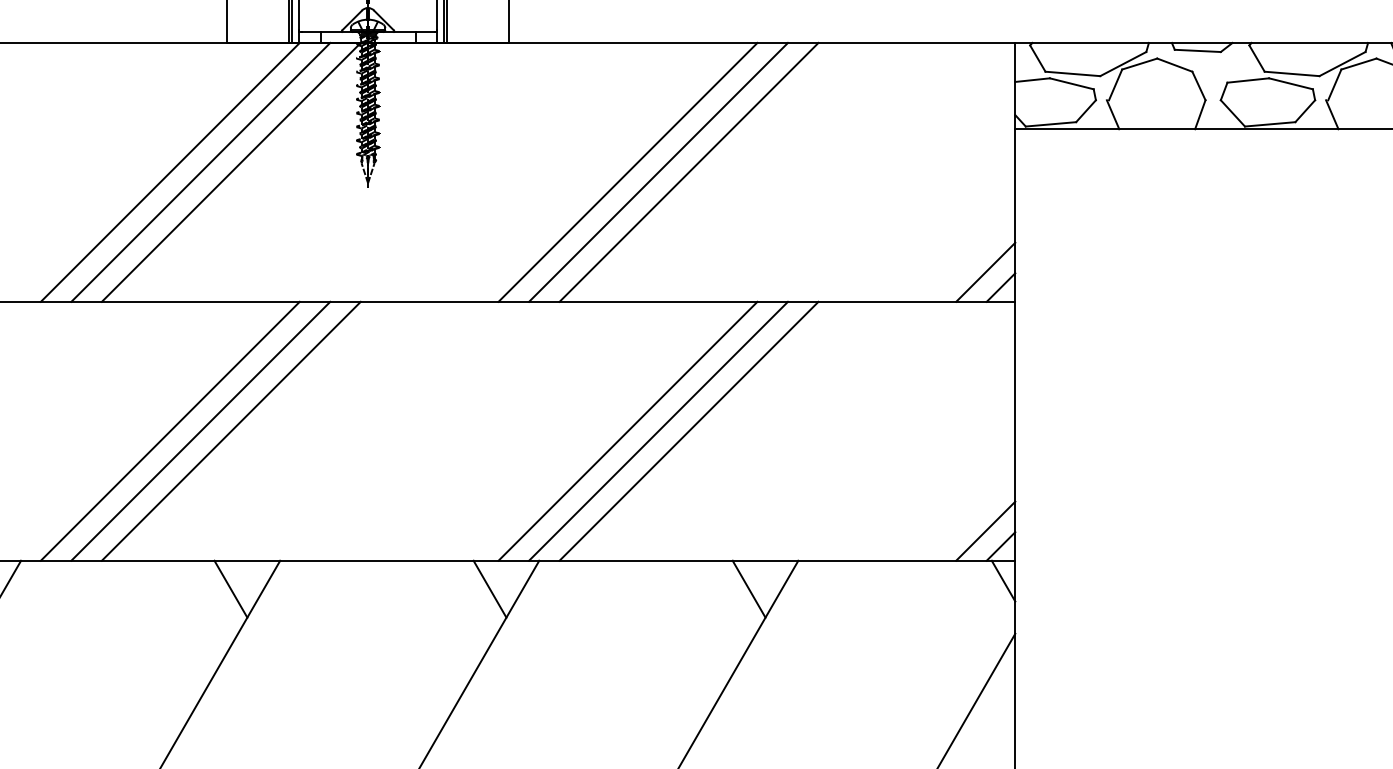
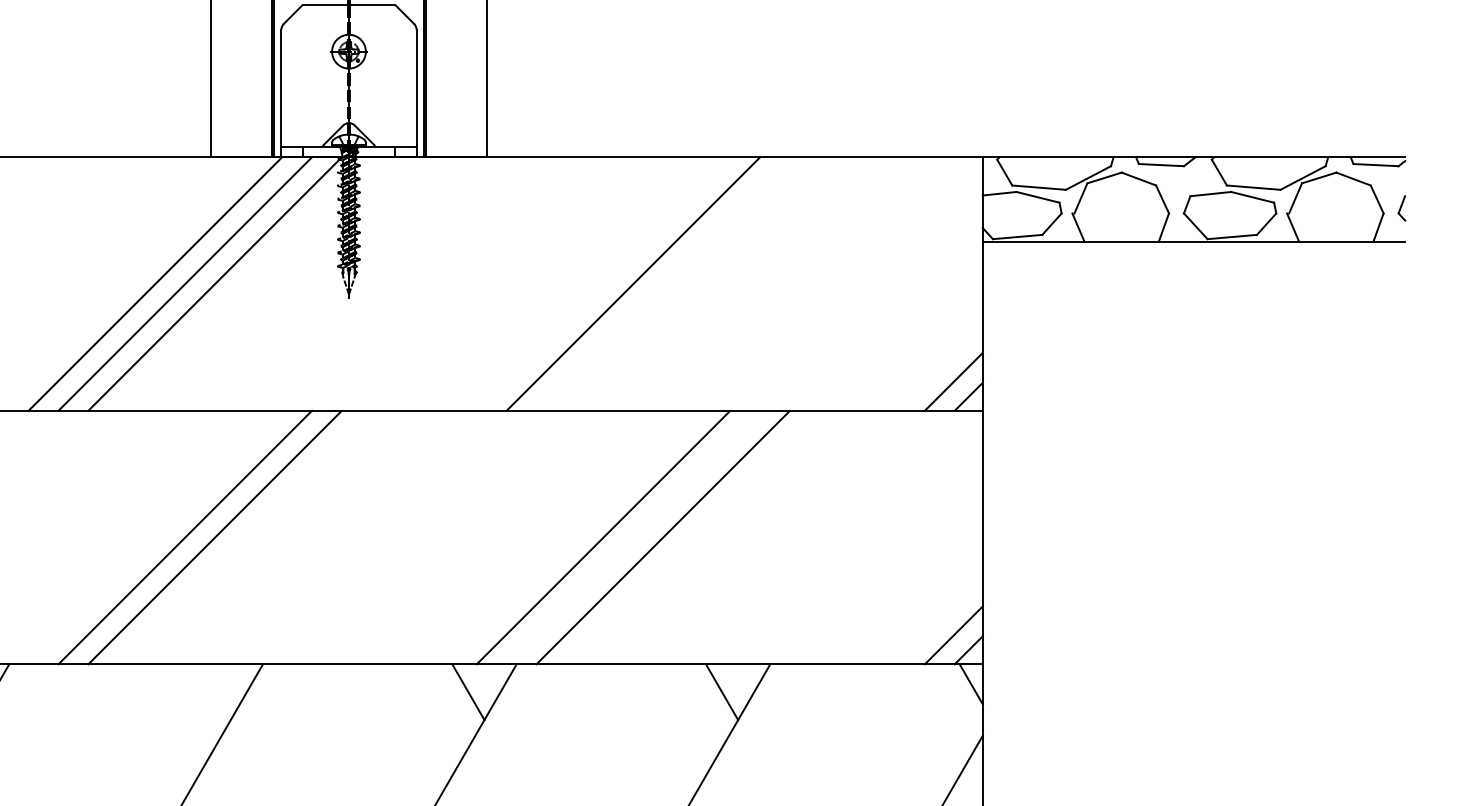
line: (628, 171) -> (603, 283), removed
line: (689, 171) -> (663, 283), removed
line: (170, 431) -> (155, 537), removed
line: (658, 431) -> (633, 537), removed
line: (230, 589) -> (214, 692), removed

